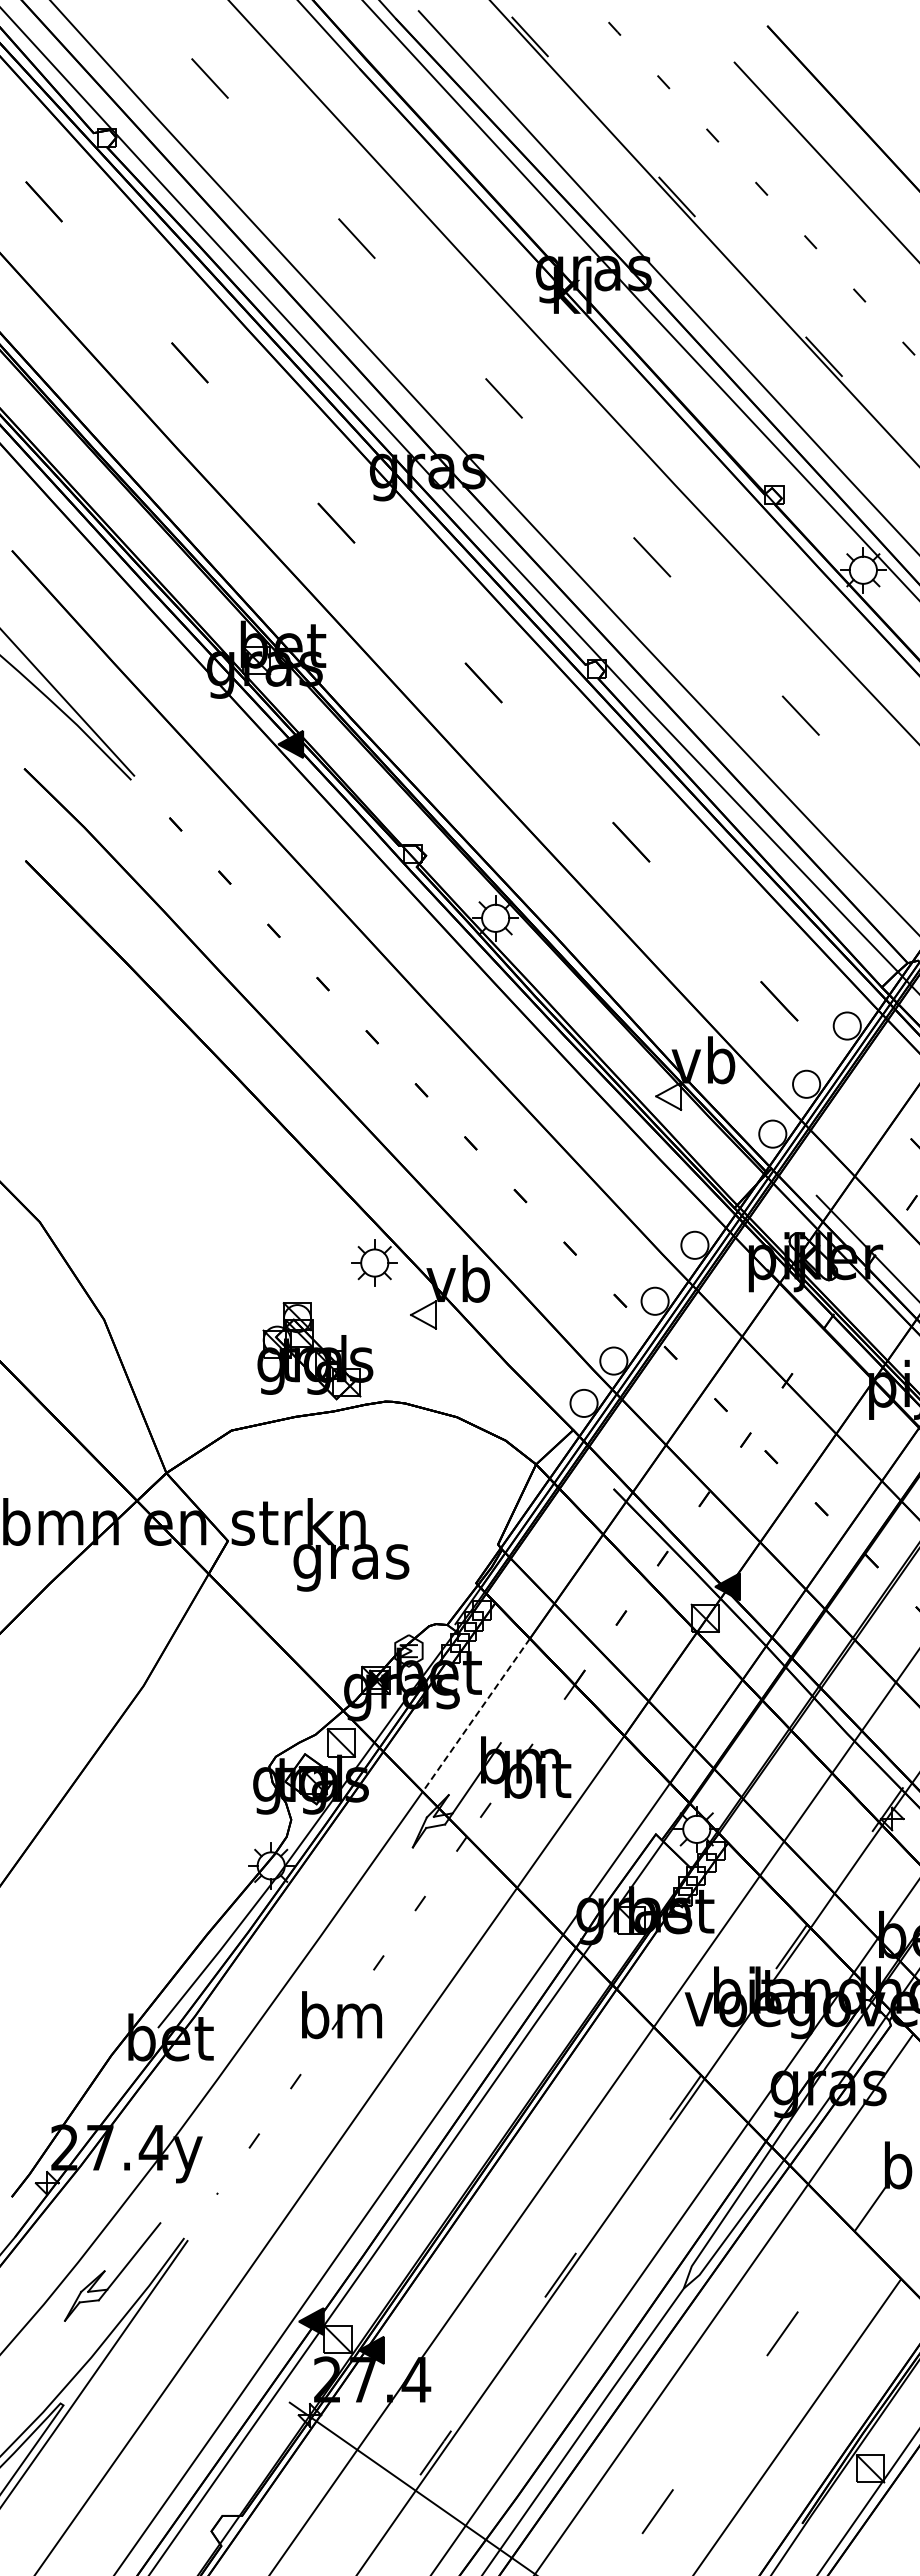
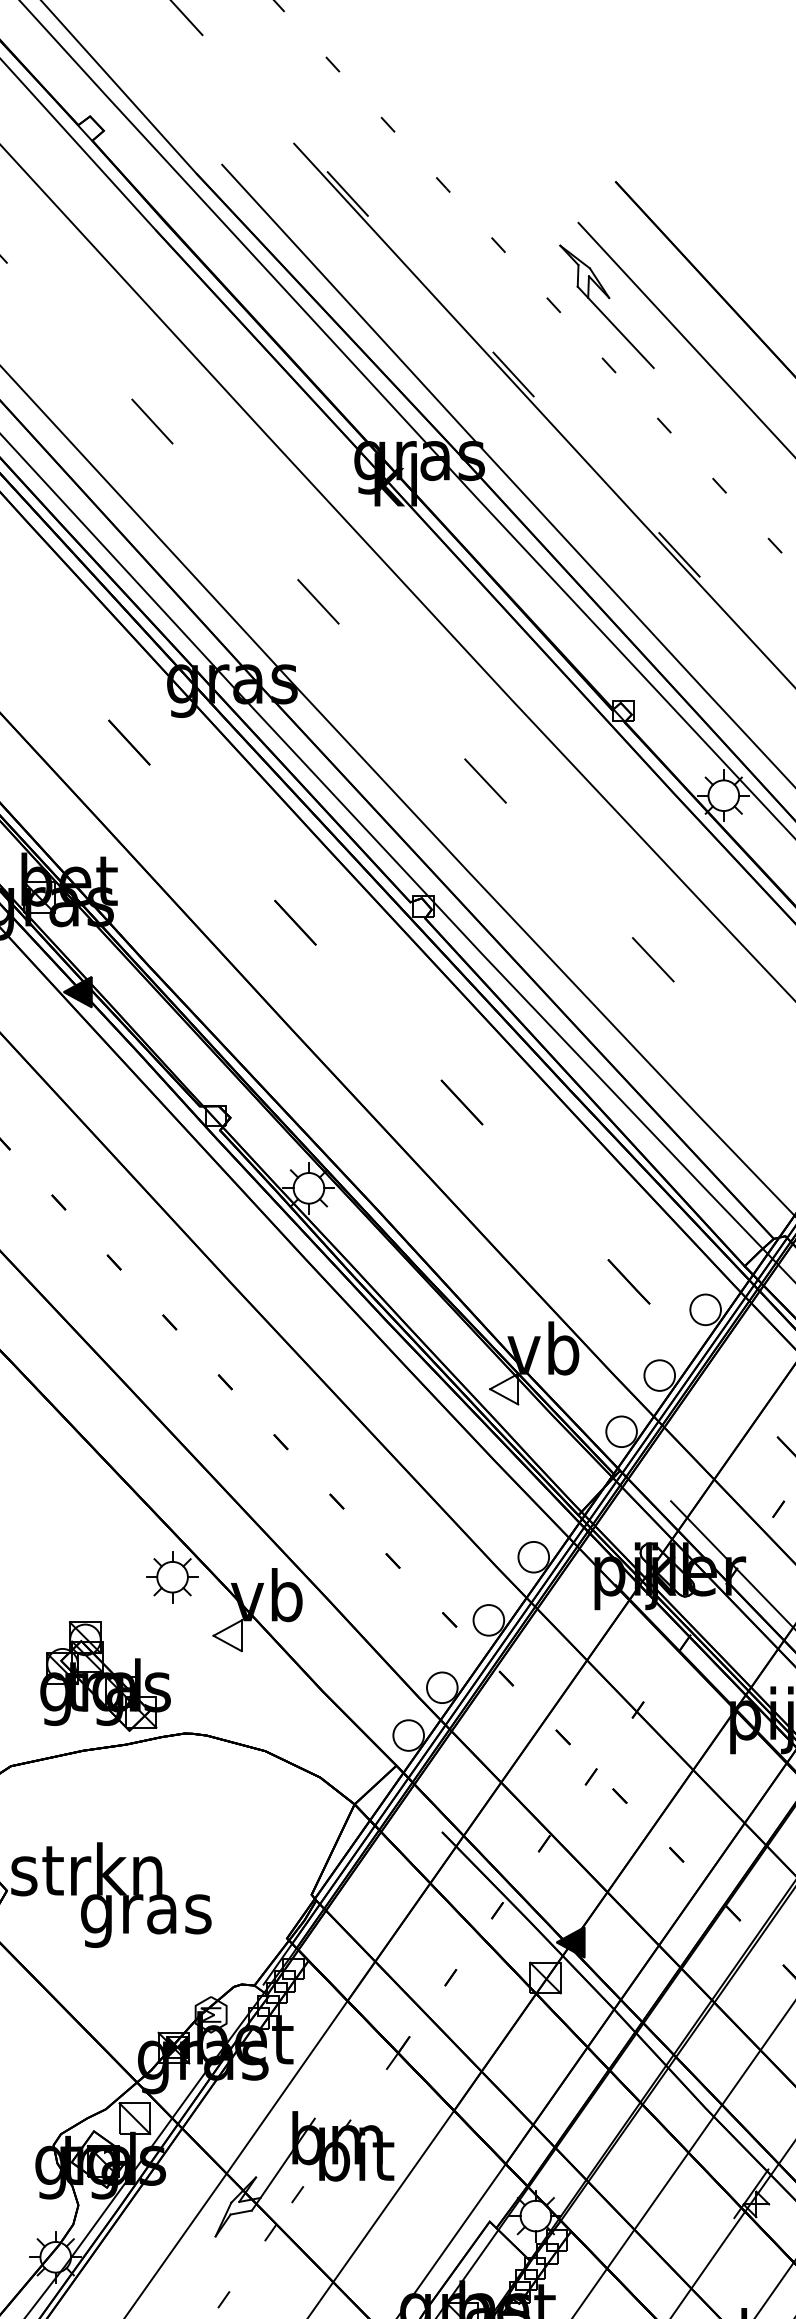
part: (759, 136) -> (606, 306), added
line: (476, 1715) -> (287, 2087), dashed -> solid

